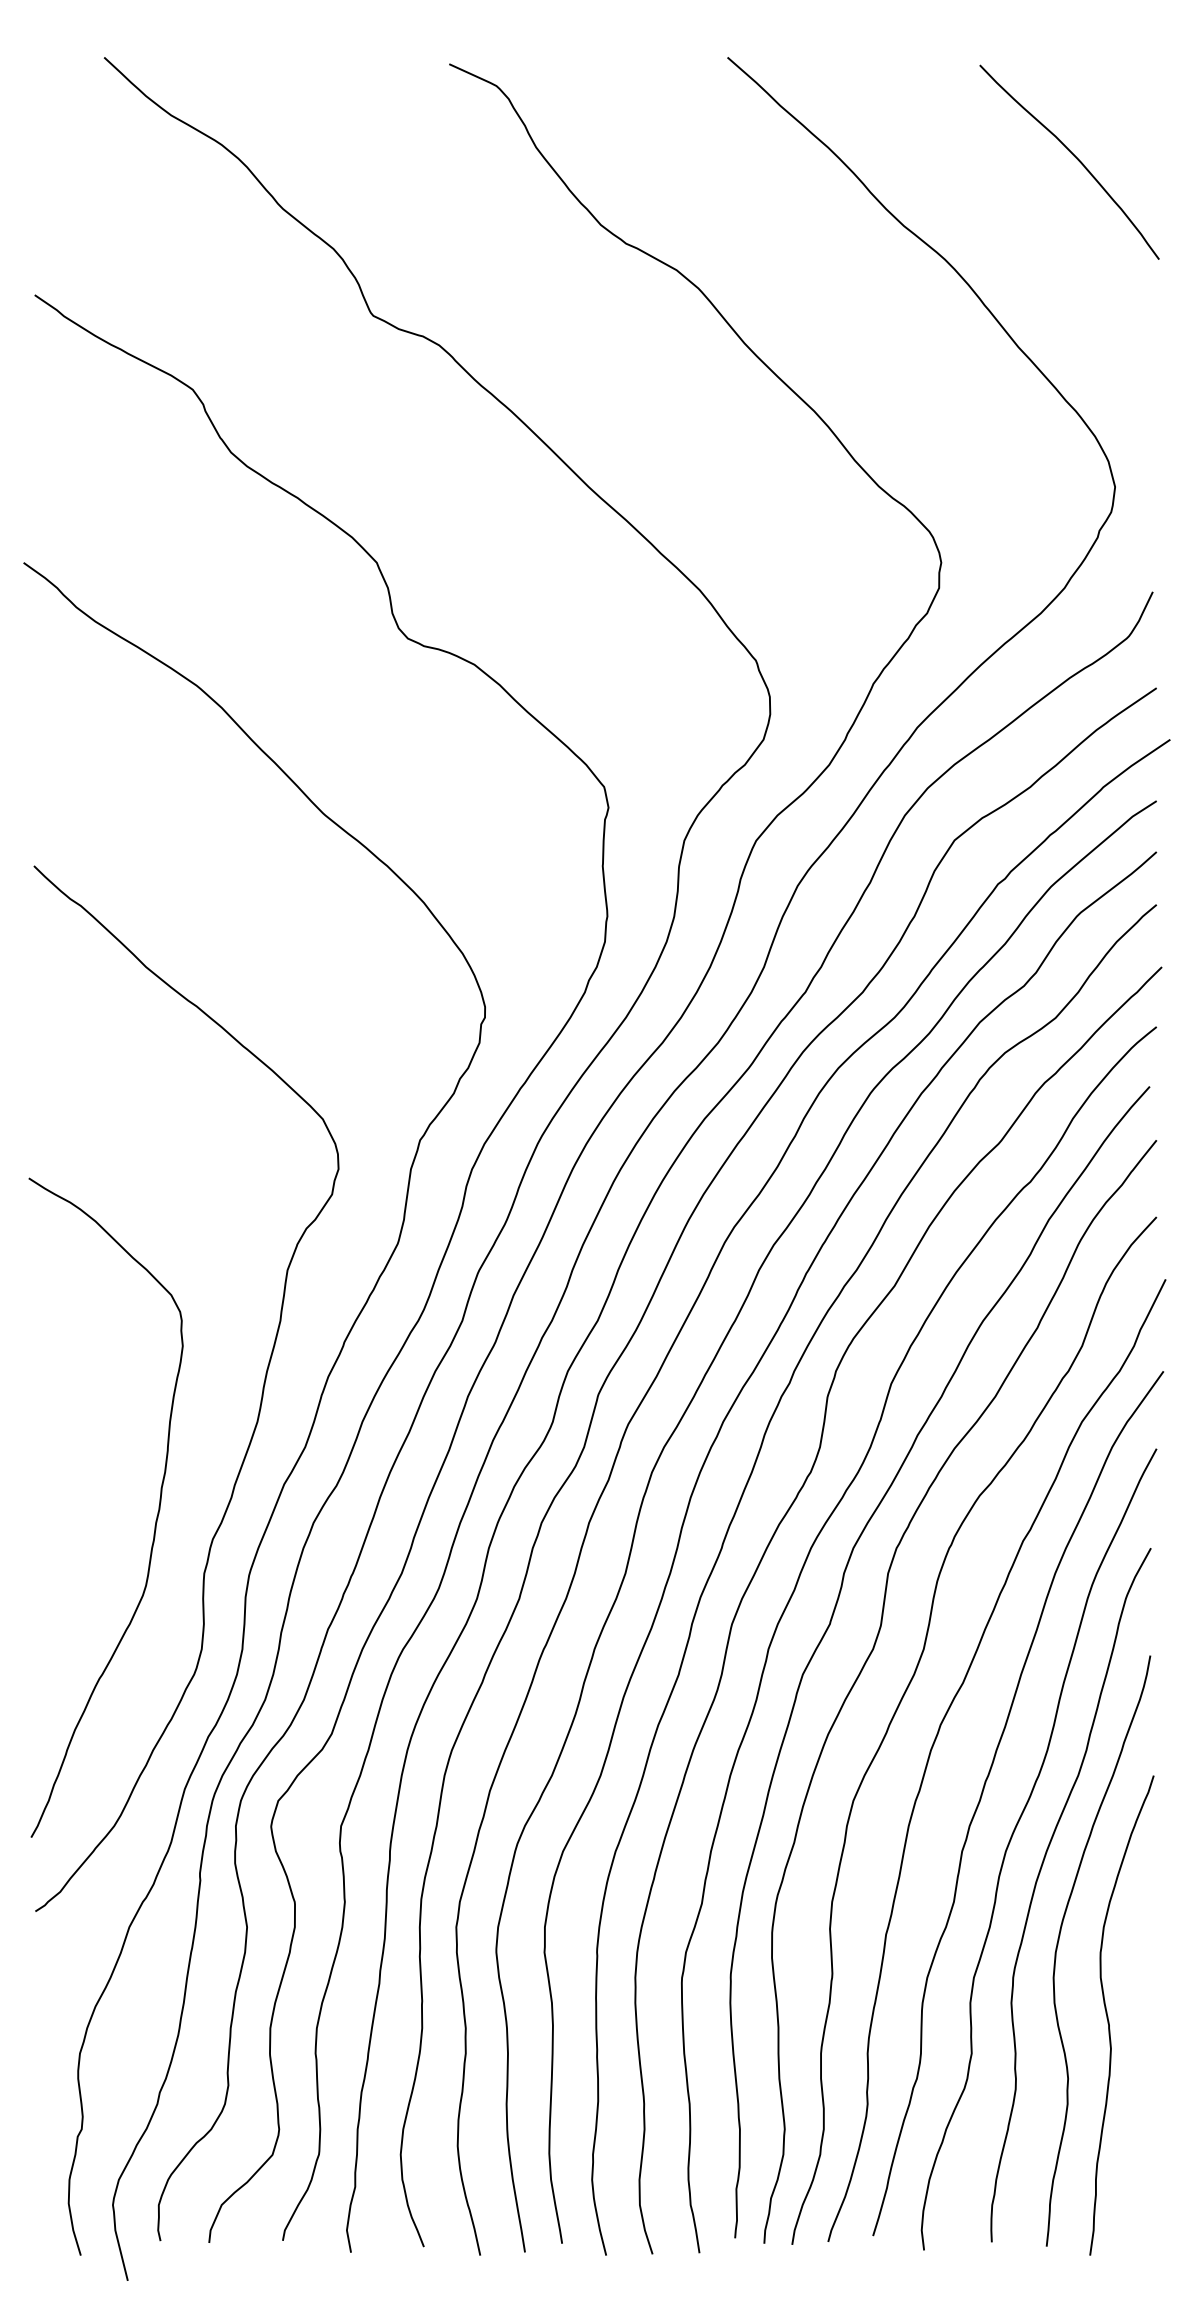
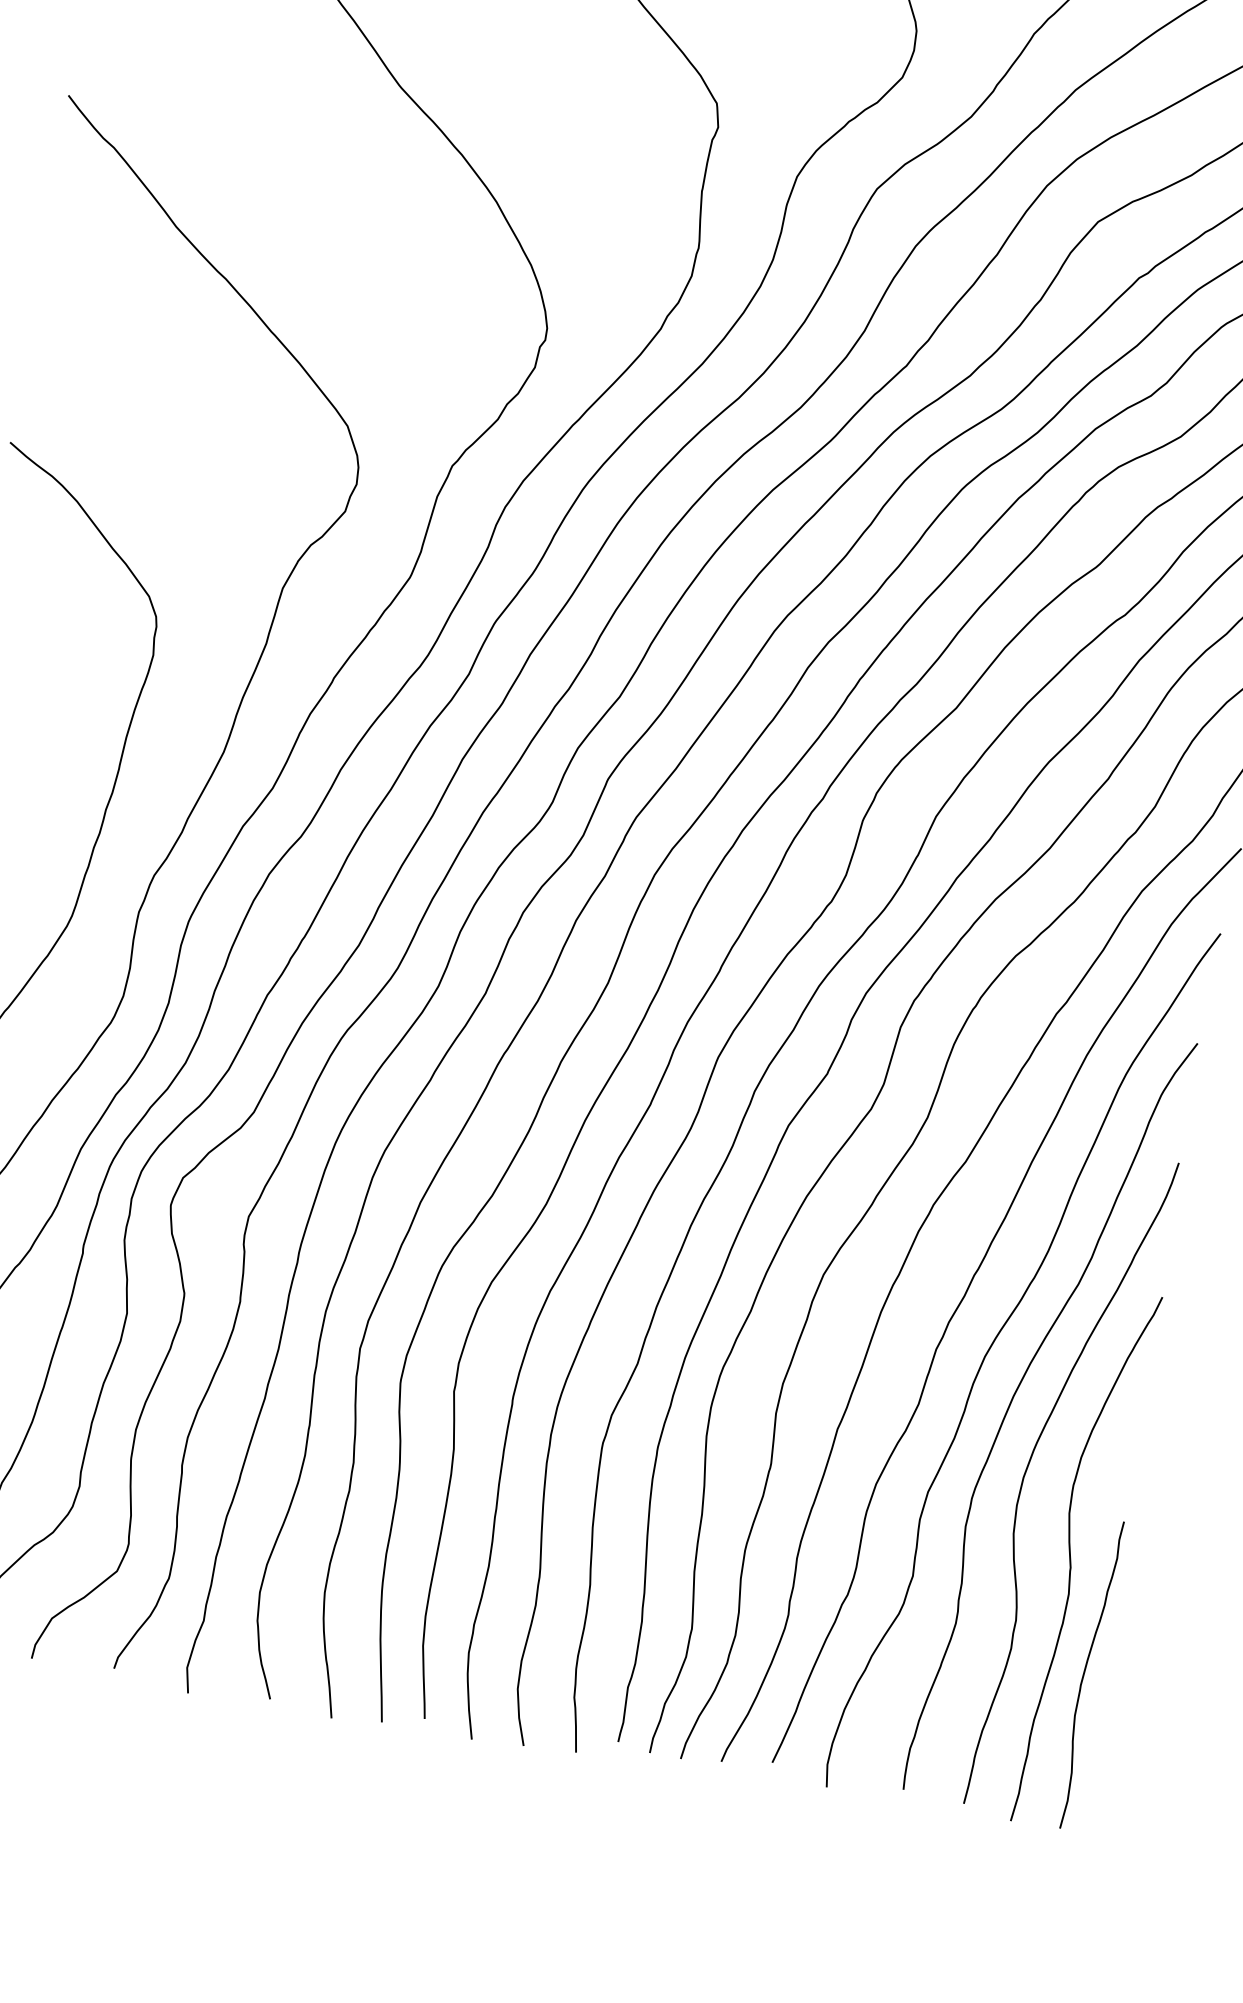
curve: (1136, 2113) -> (1086, 1670), added

